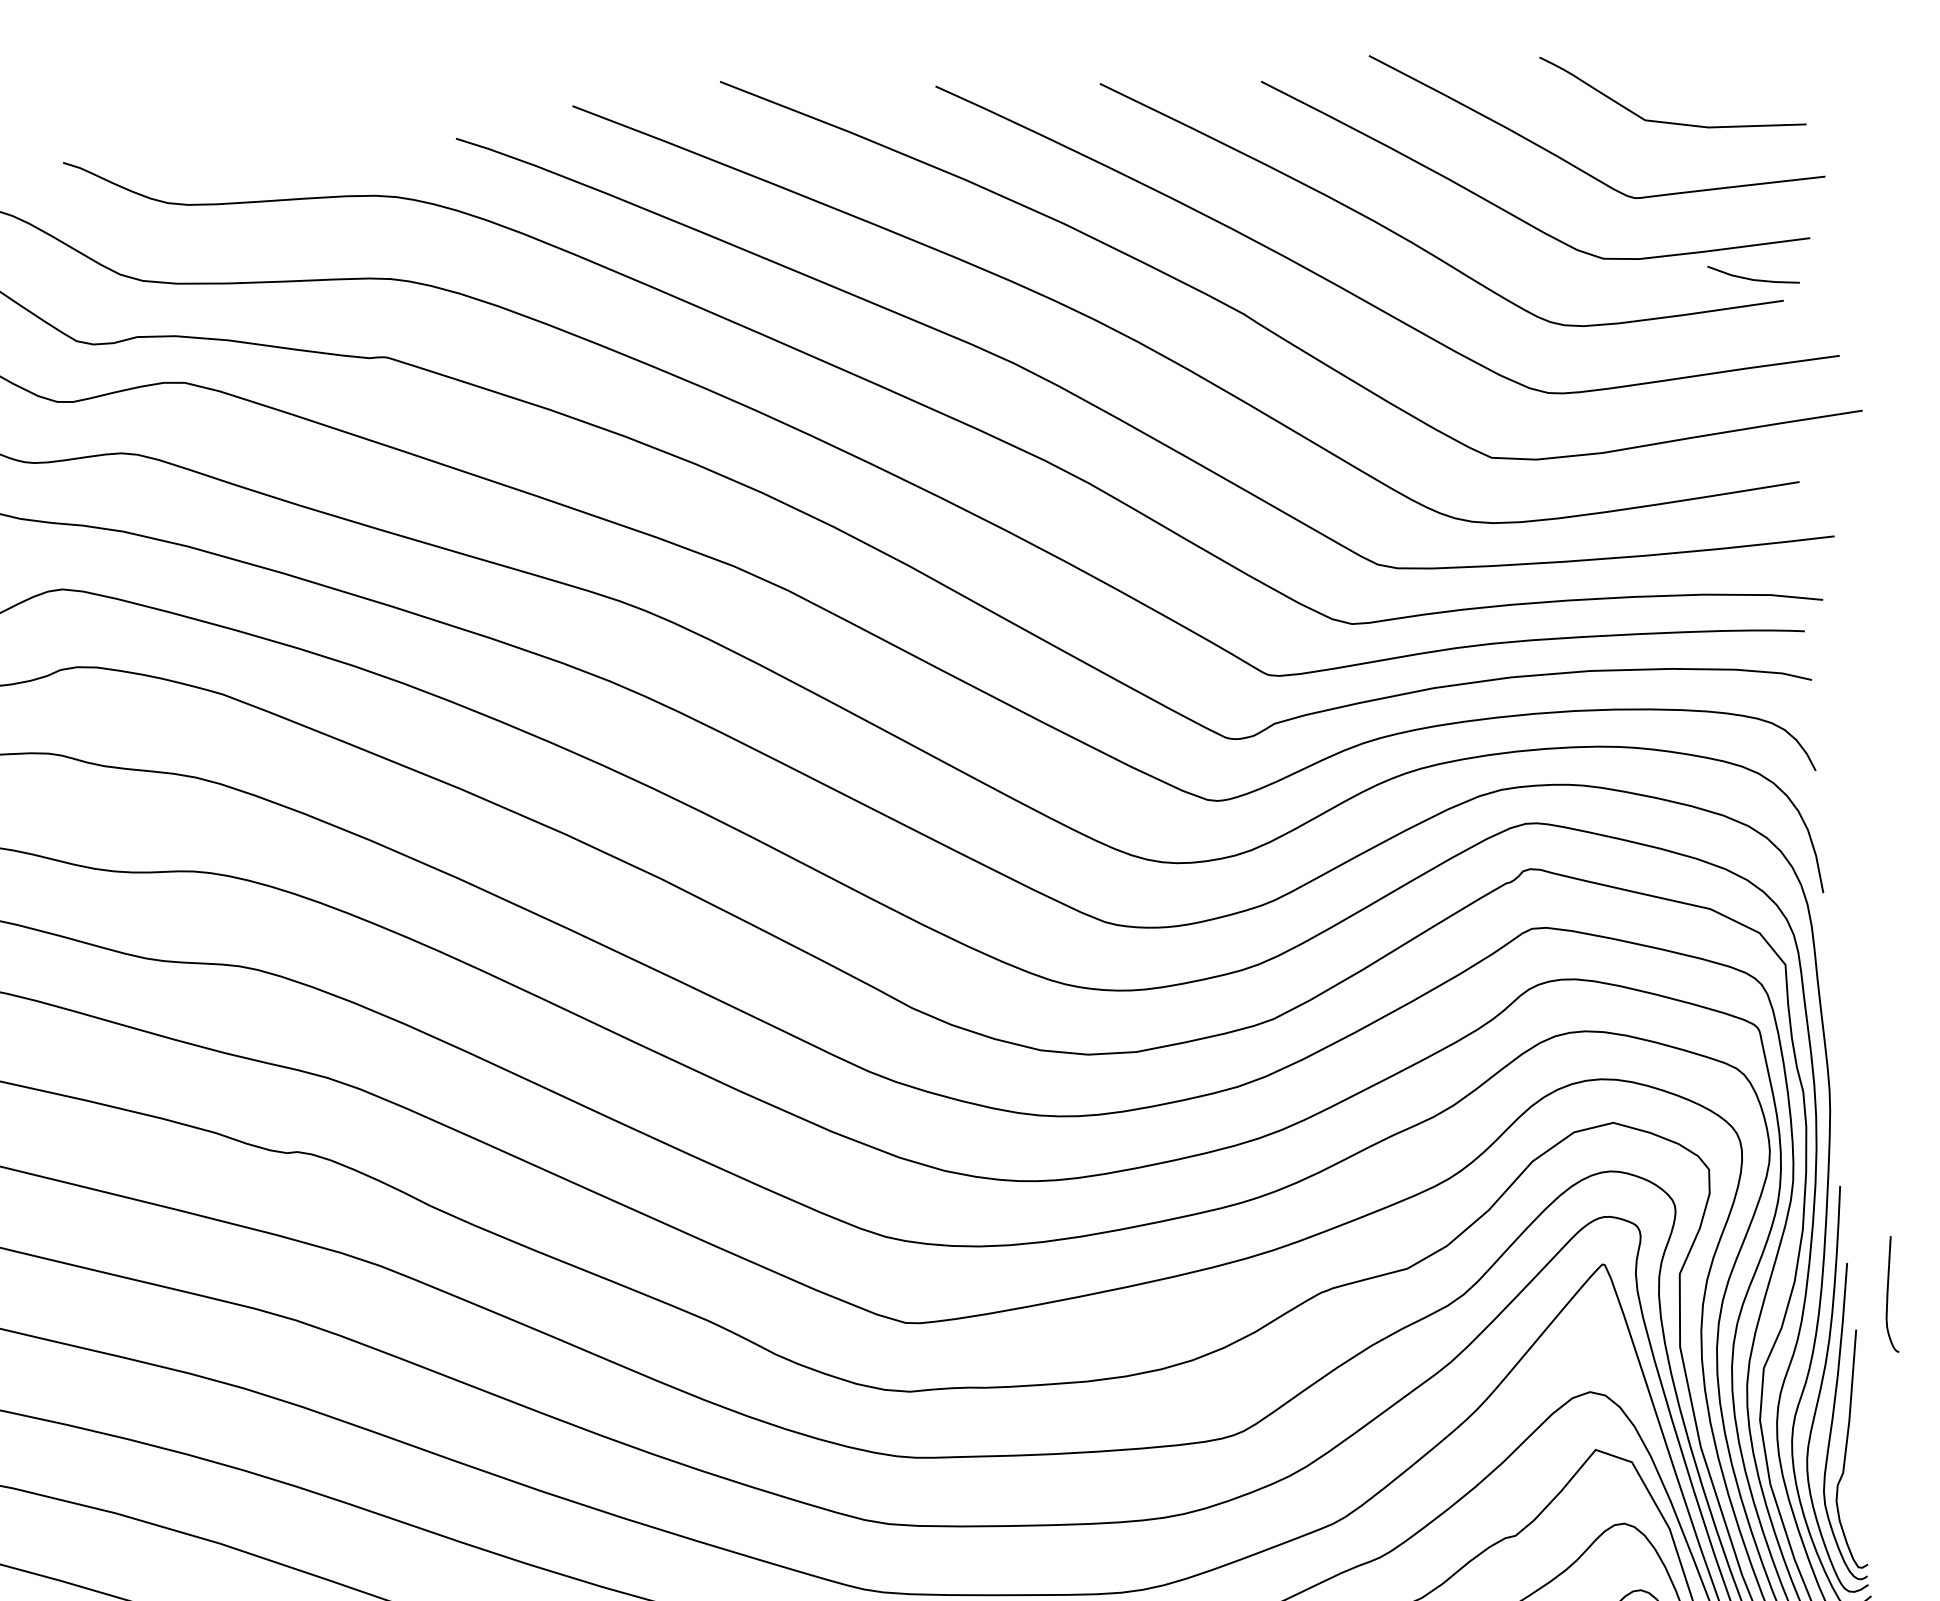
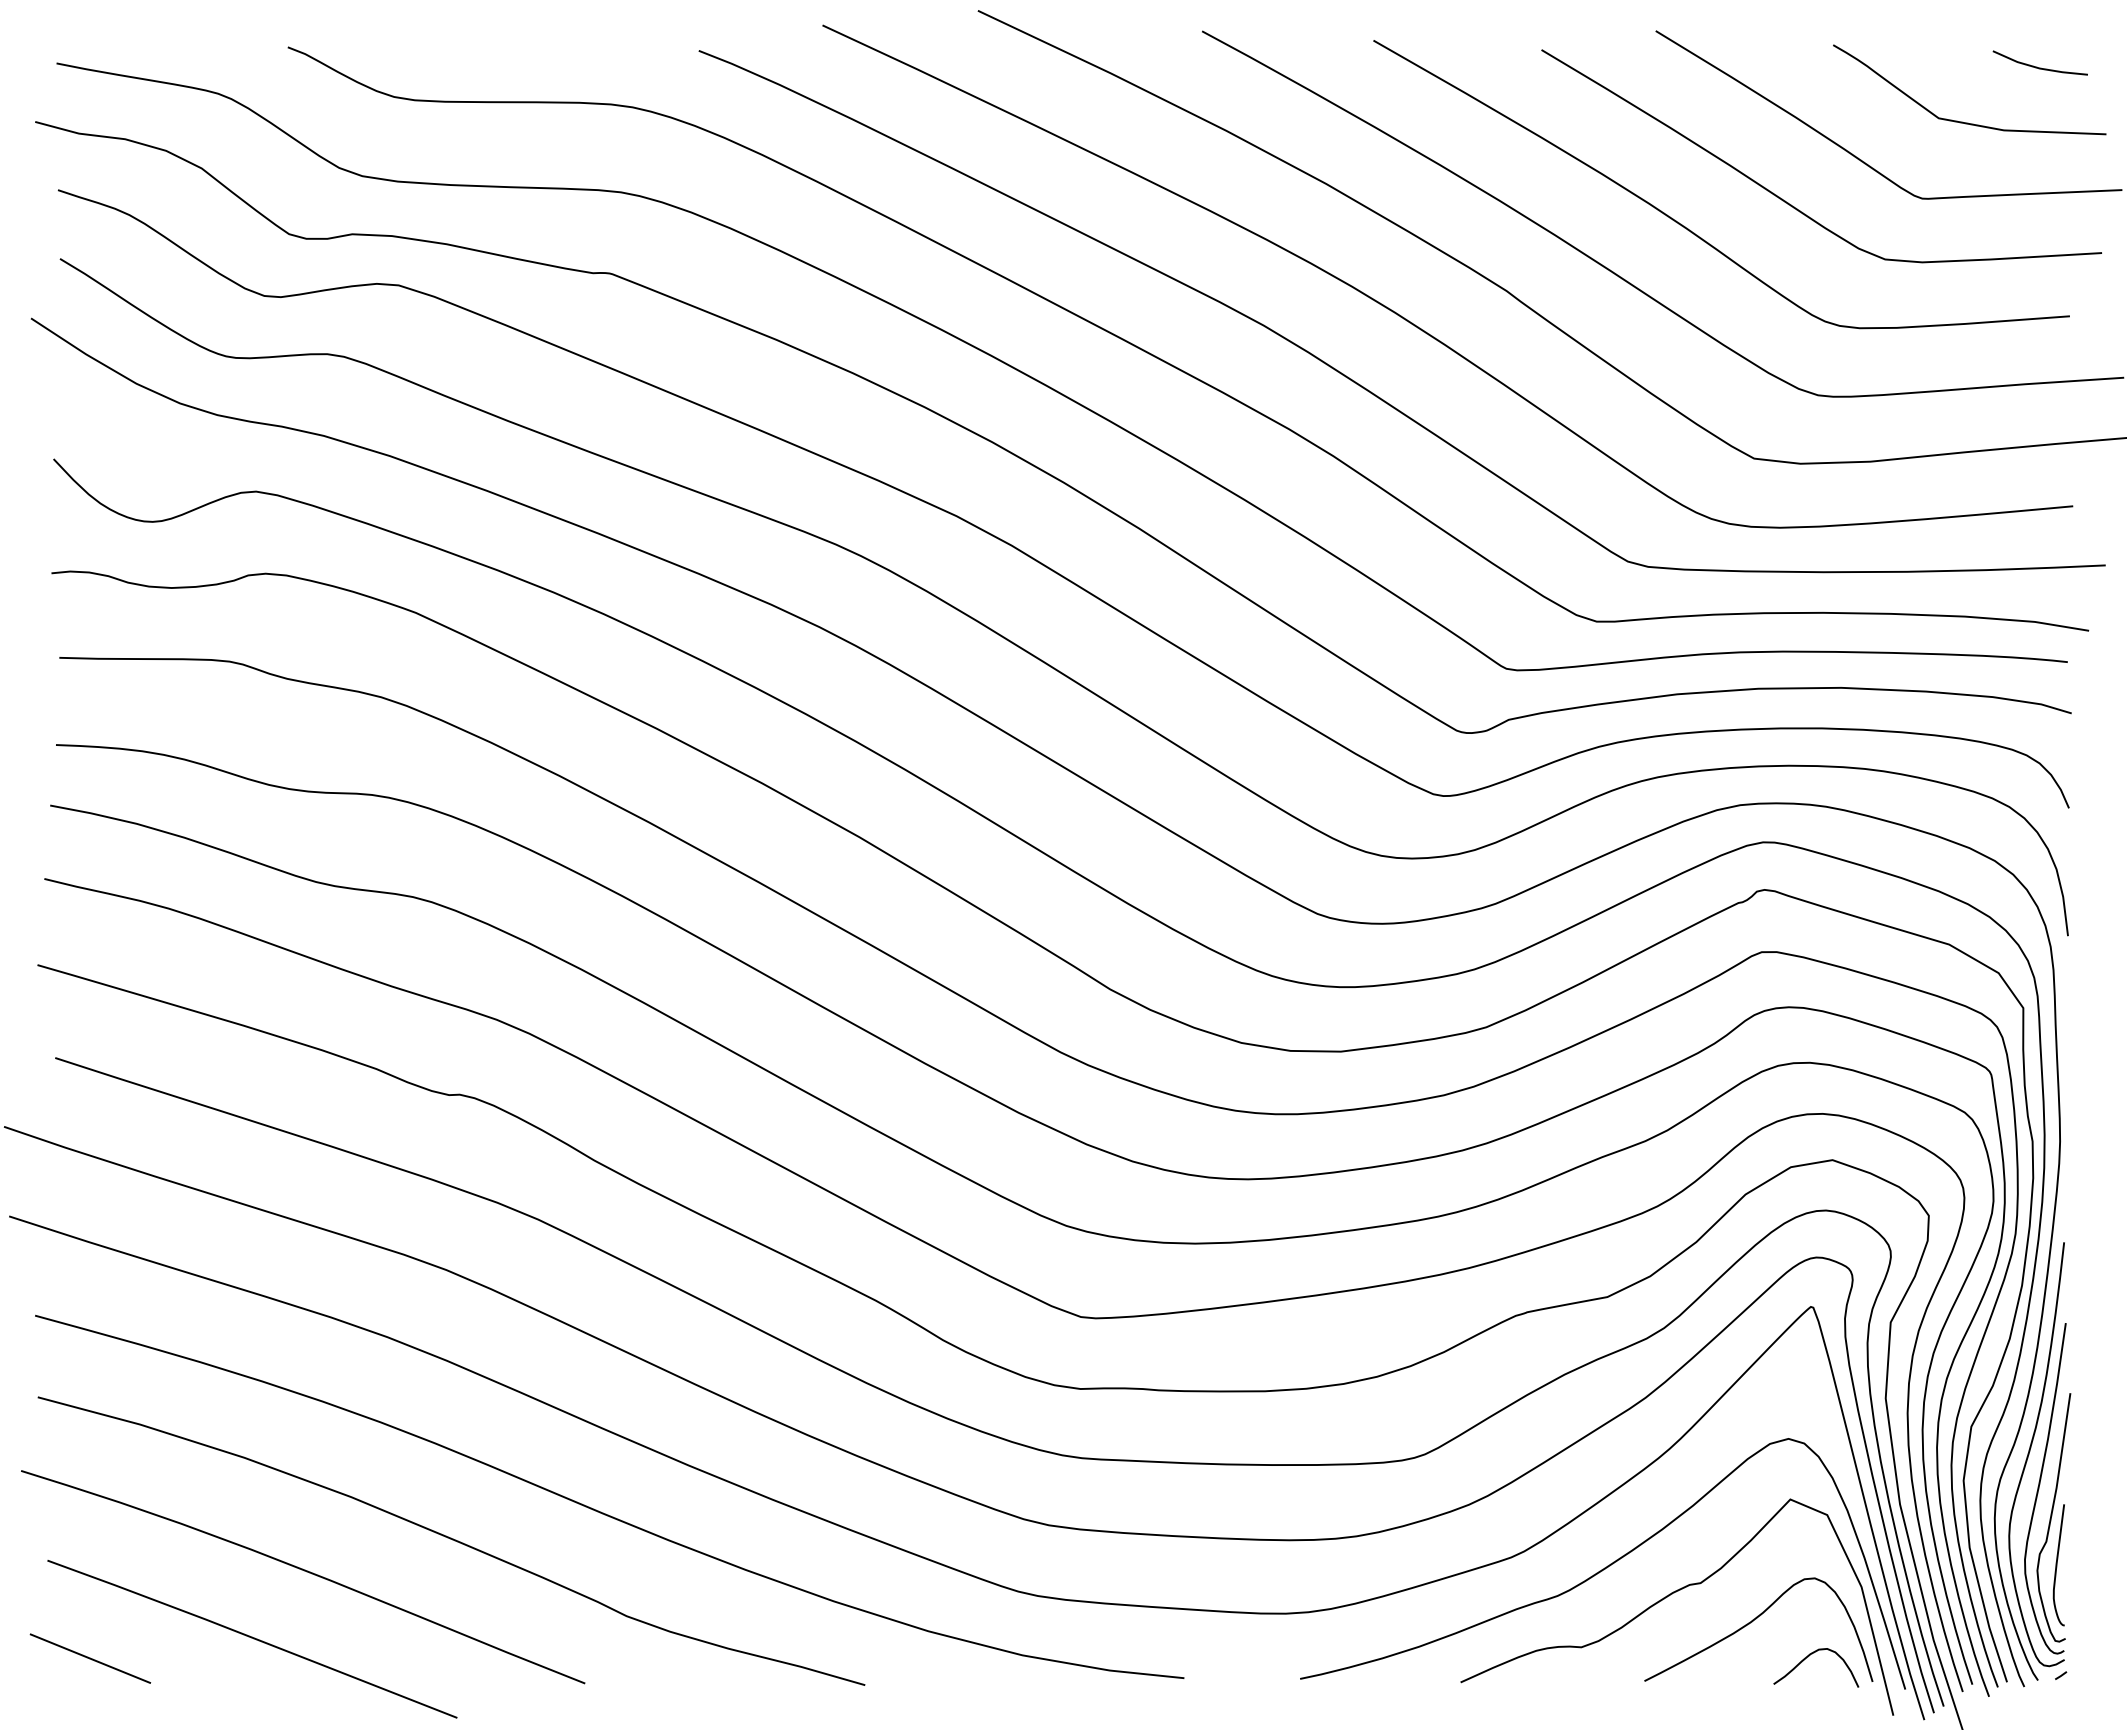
line: (1751, 278) -> (2037, 66), moved
curve: (1888, 1295) -> (2057, 1565), moved

